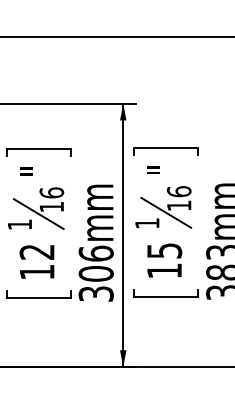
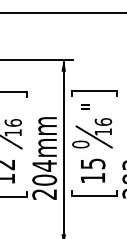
text: (147, 223) -> (80, 144), 1 -> 0
text: (95, 273) -> (44, 179), 306mm -> 204mm

